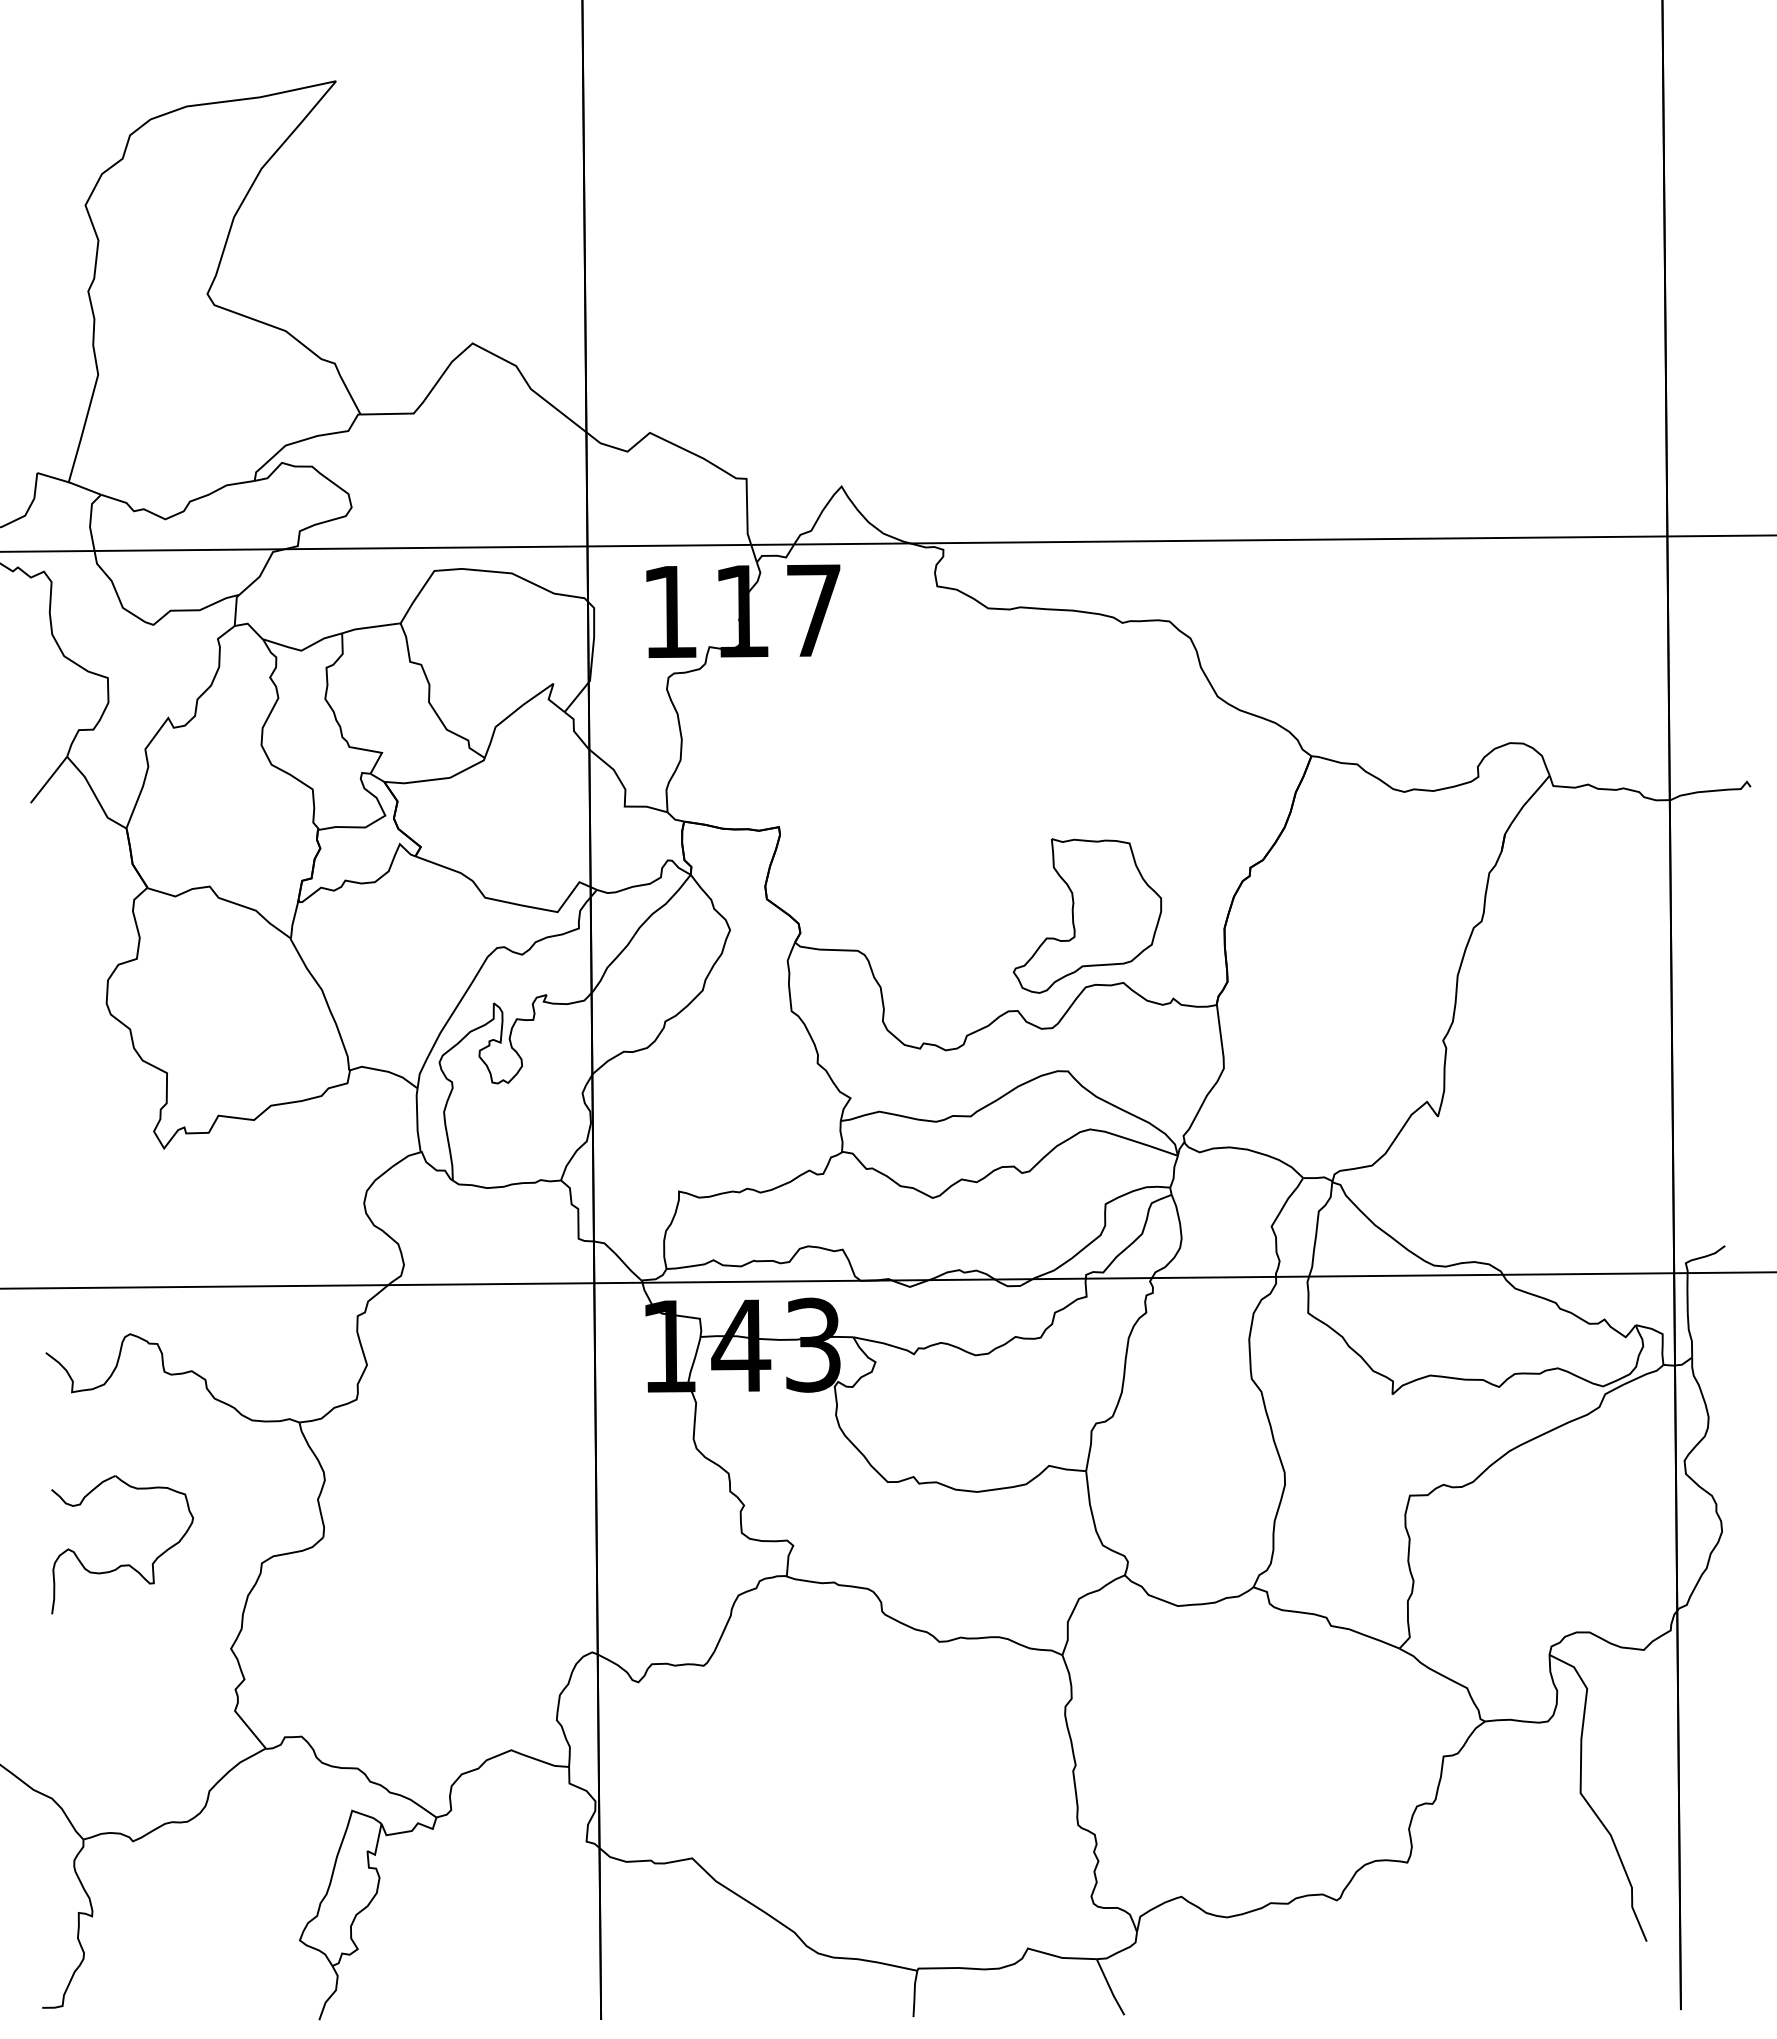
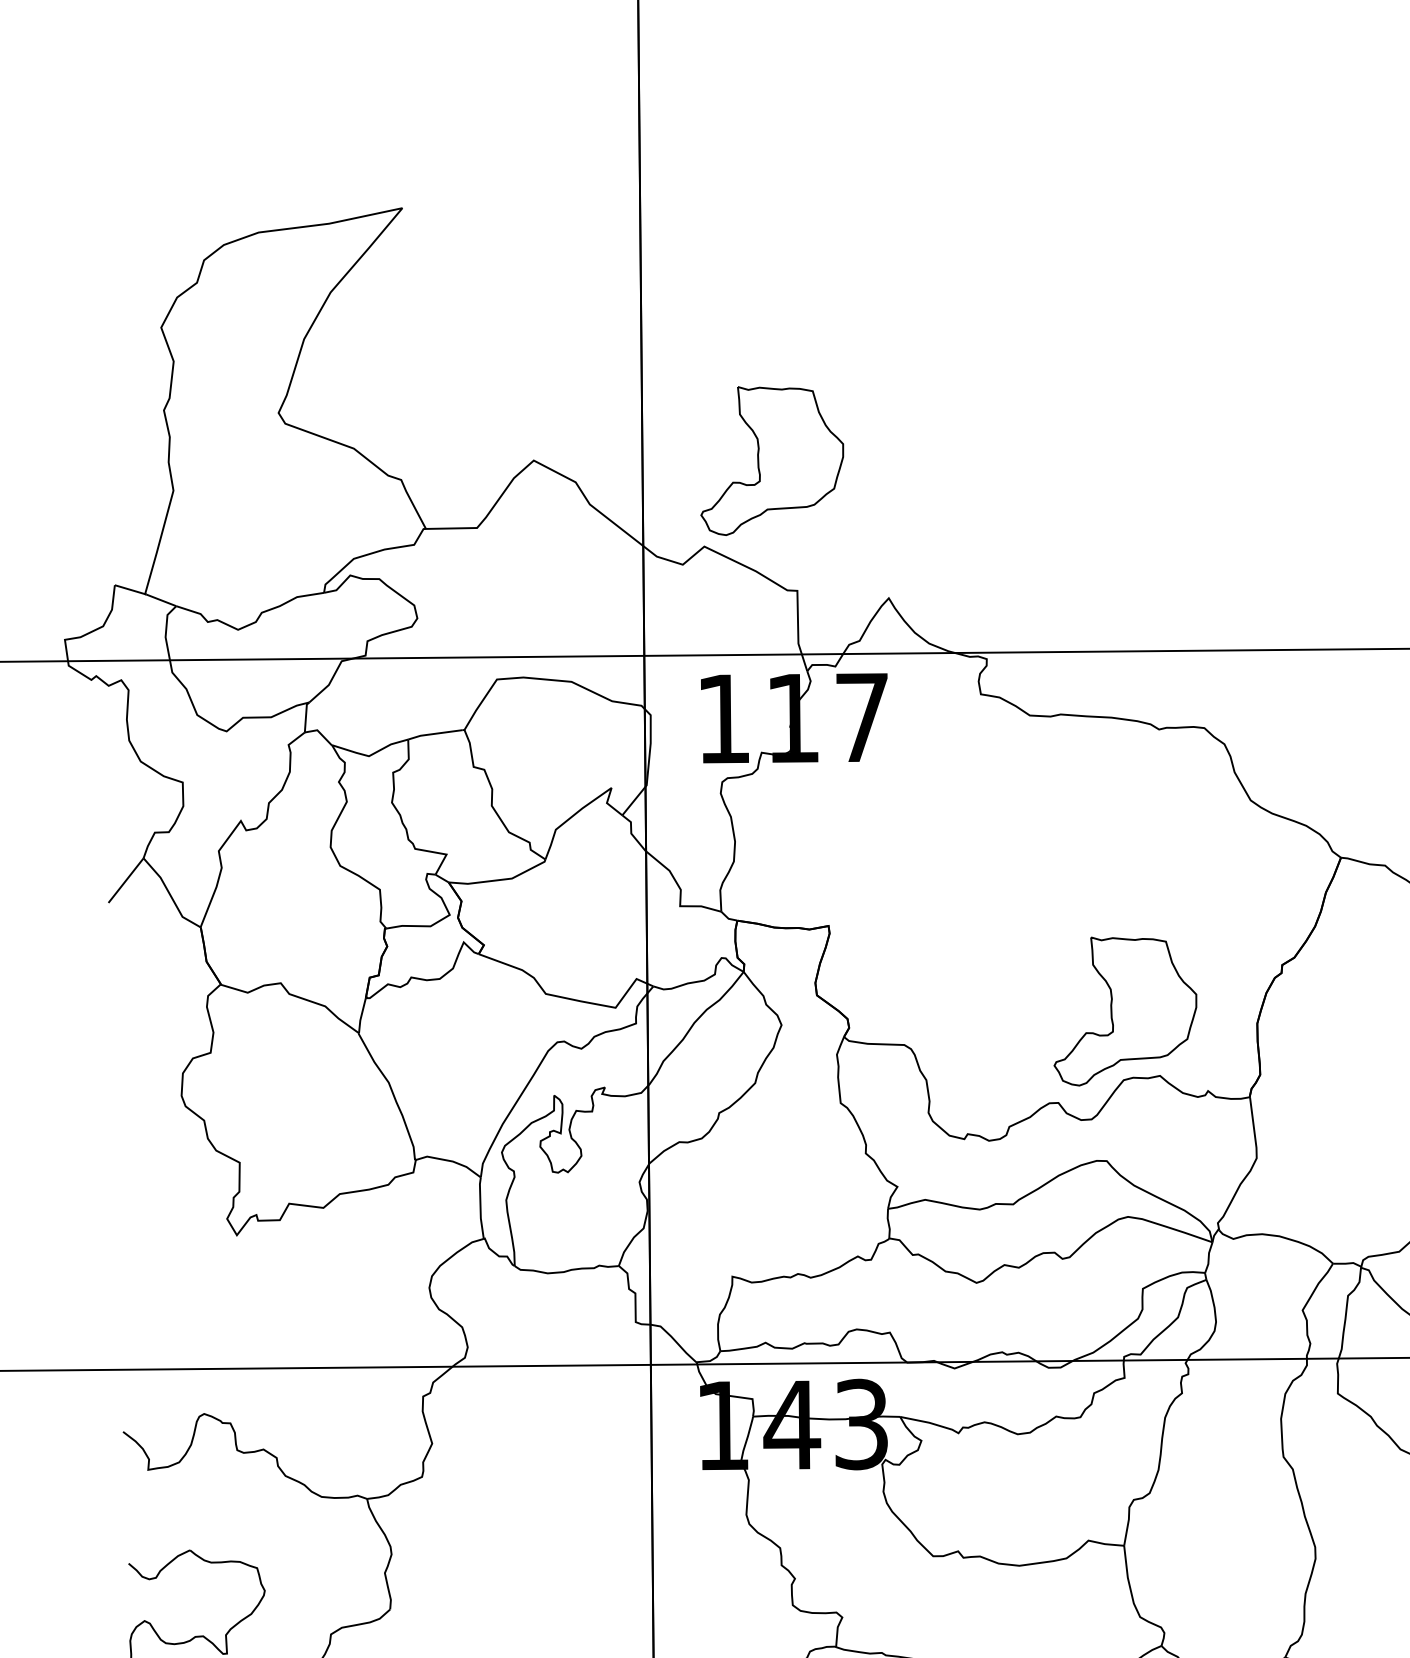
part: (719, 343) -> (771, 460), added

